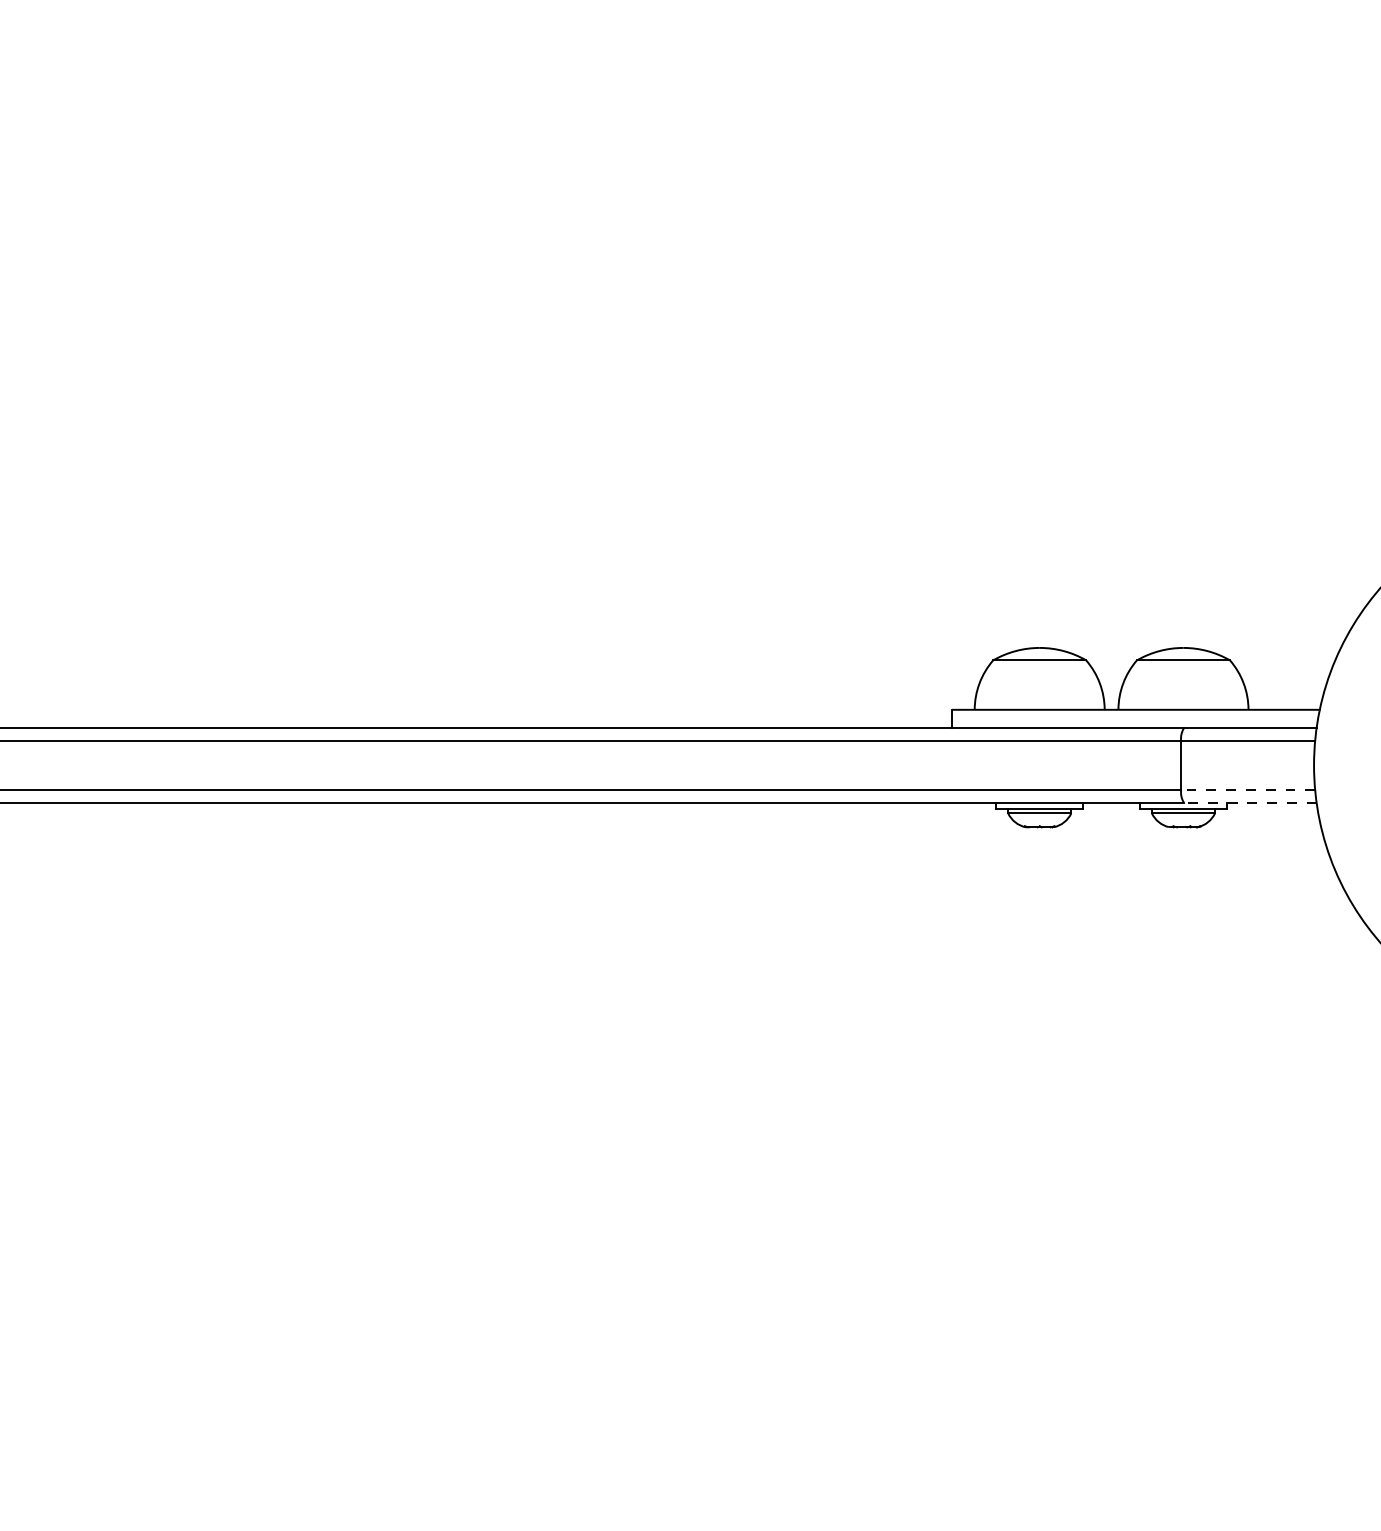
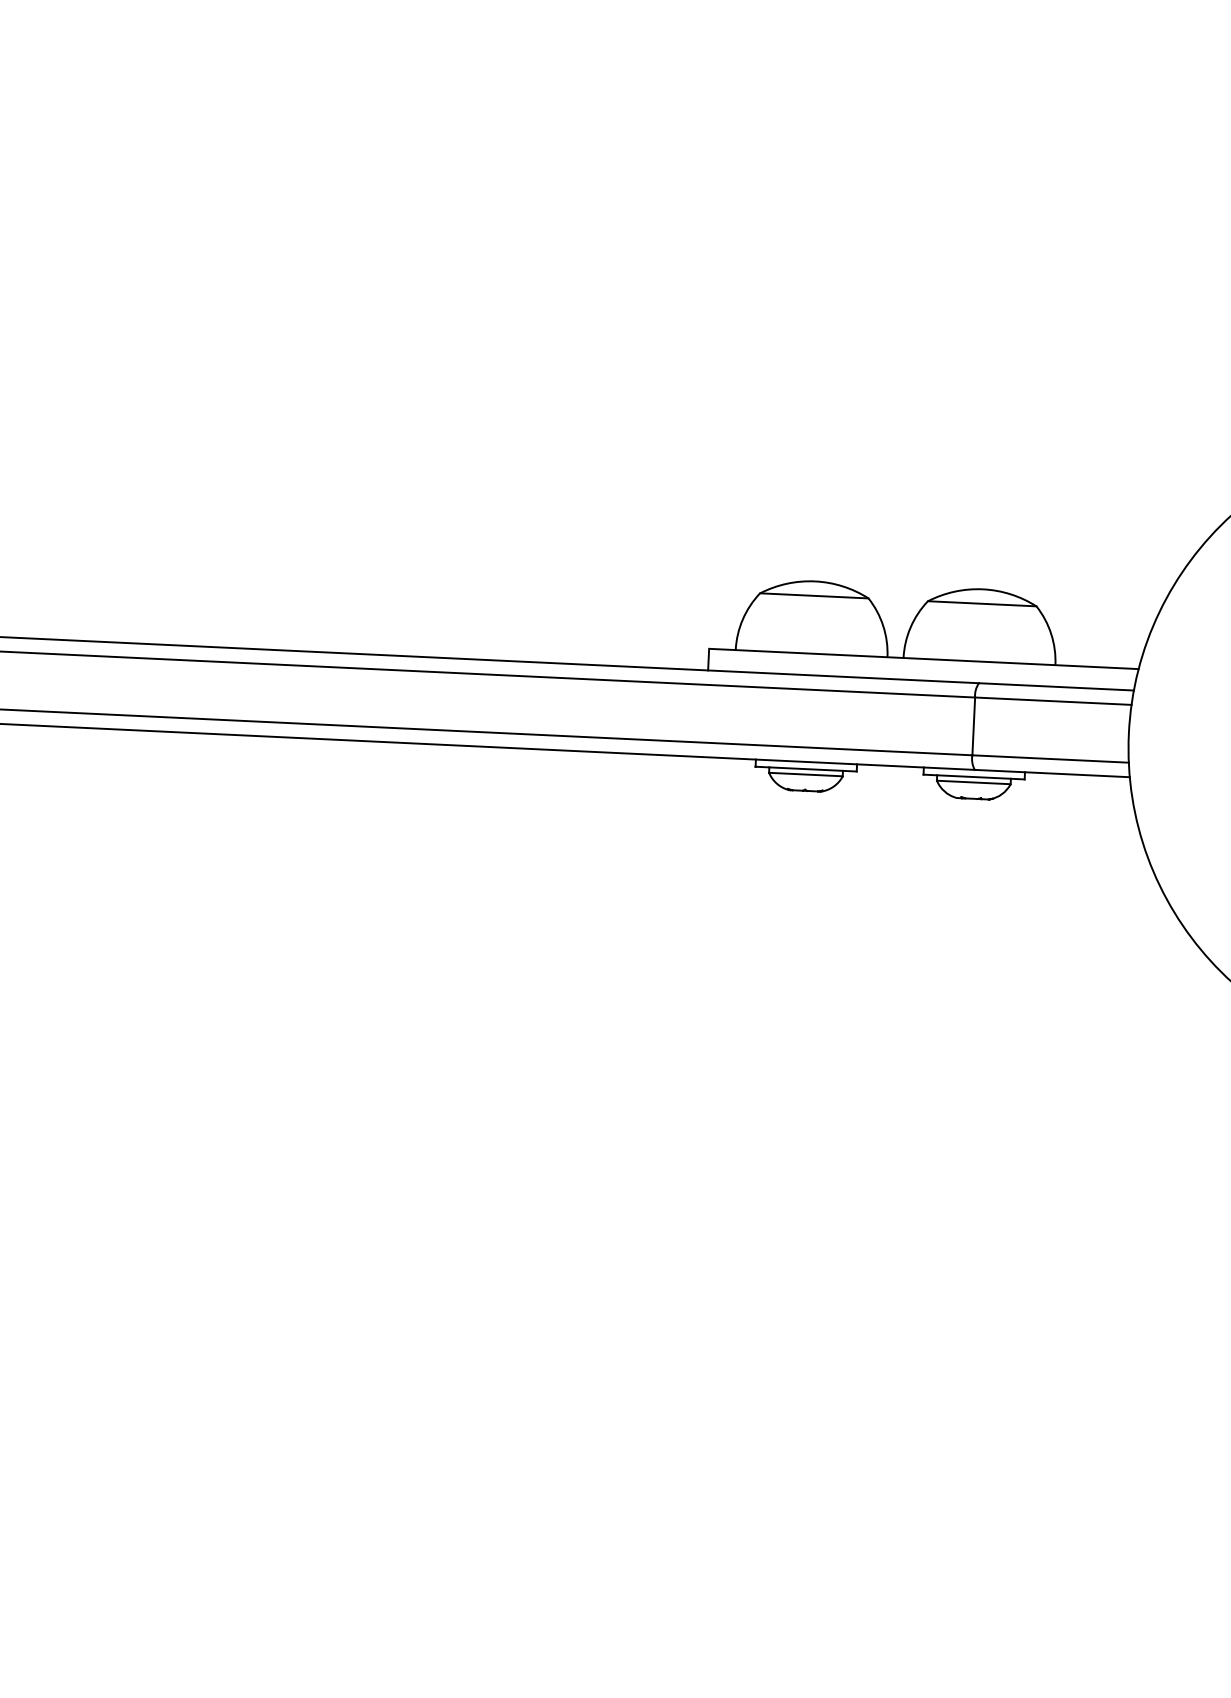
line: (1247, 790) -> (1049, 759), dashed -> solid
line: (1249, 802) -> (1051, 773), dashed -> solid

